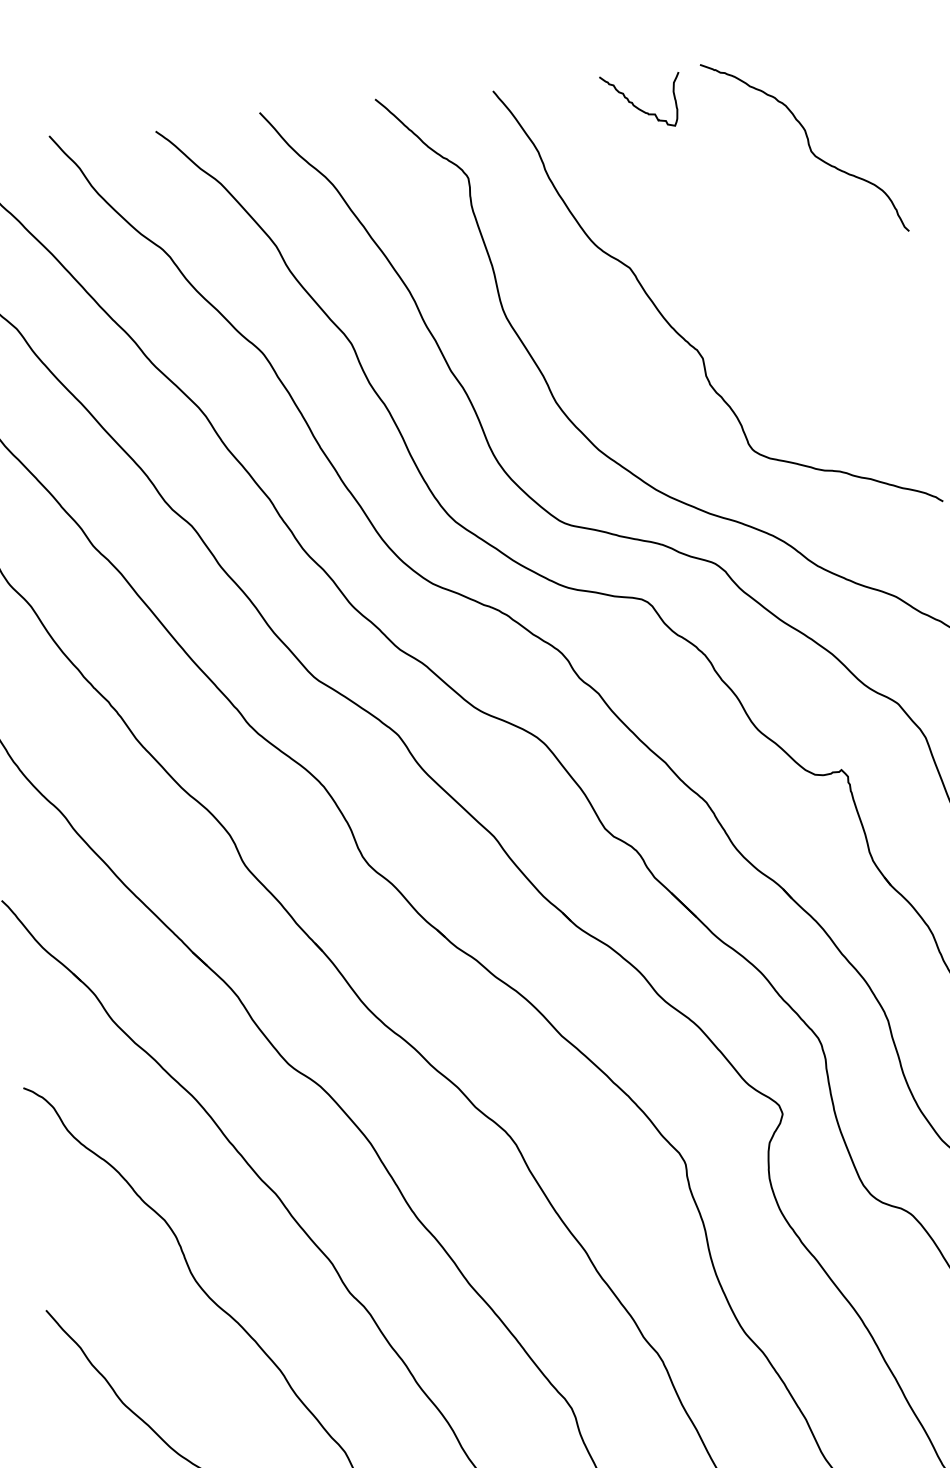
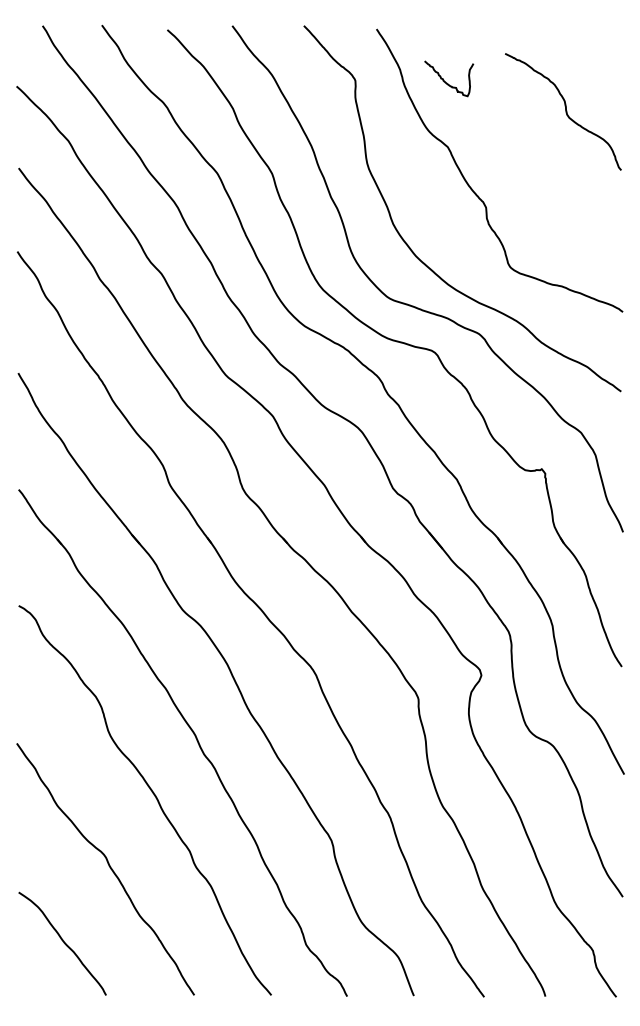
curve: (636, 106) -> (445, 81), moved
curve: (808, 146) -> (565, 111), moved

